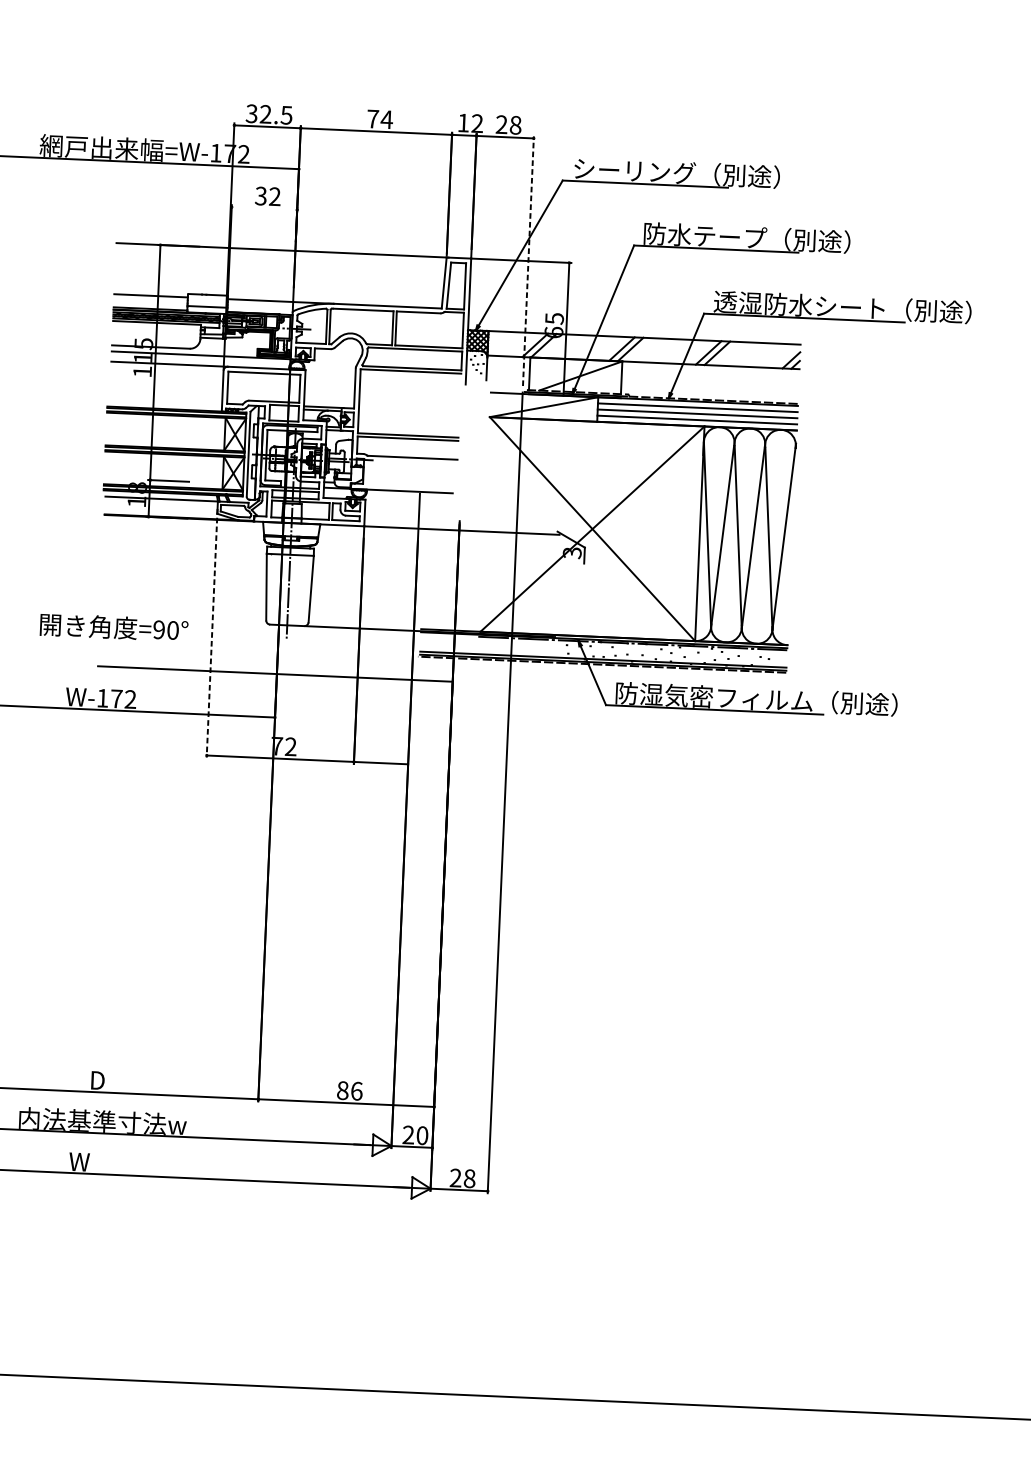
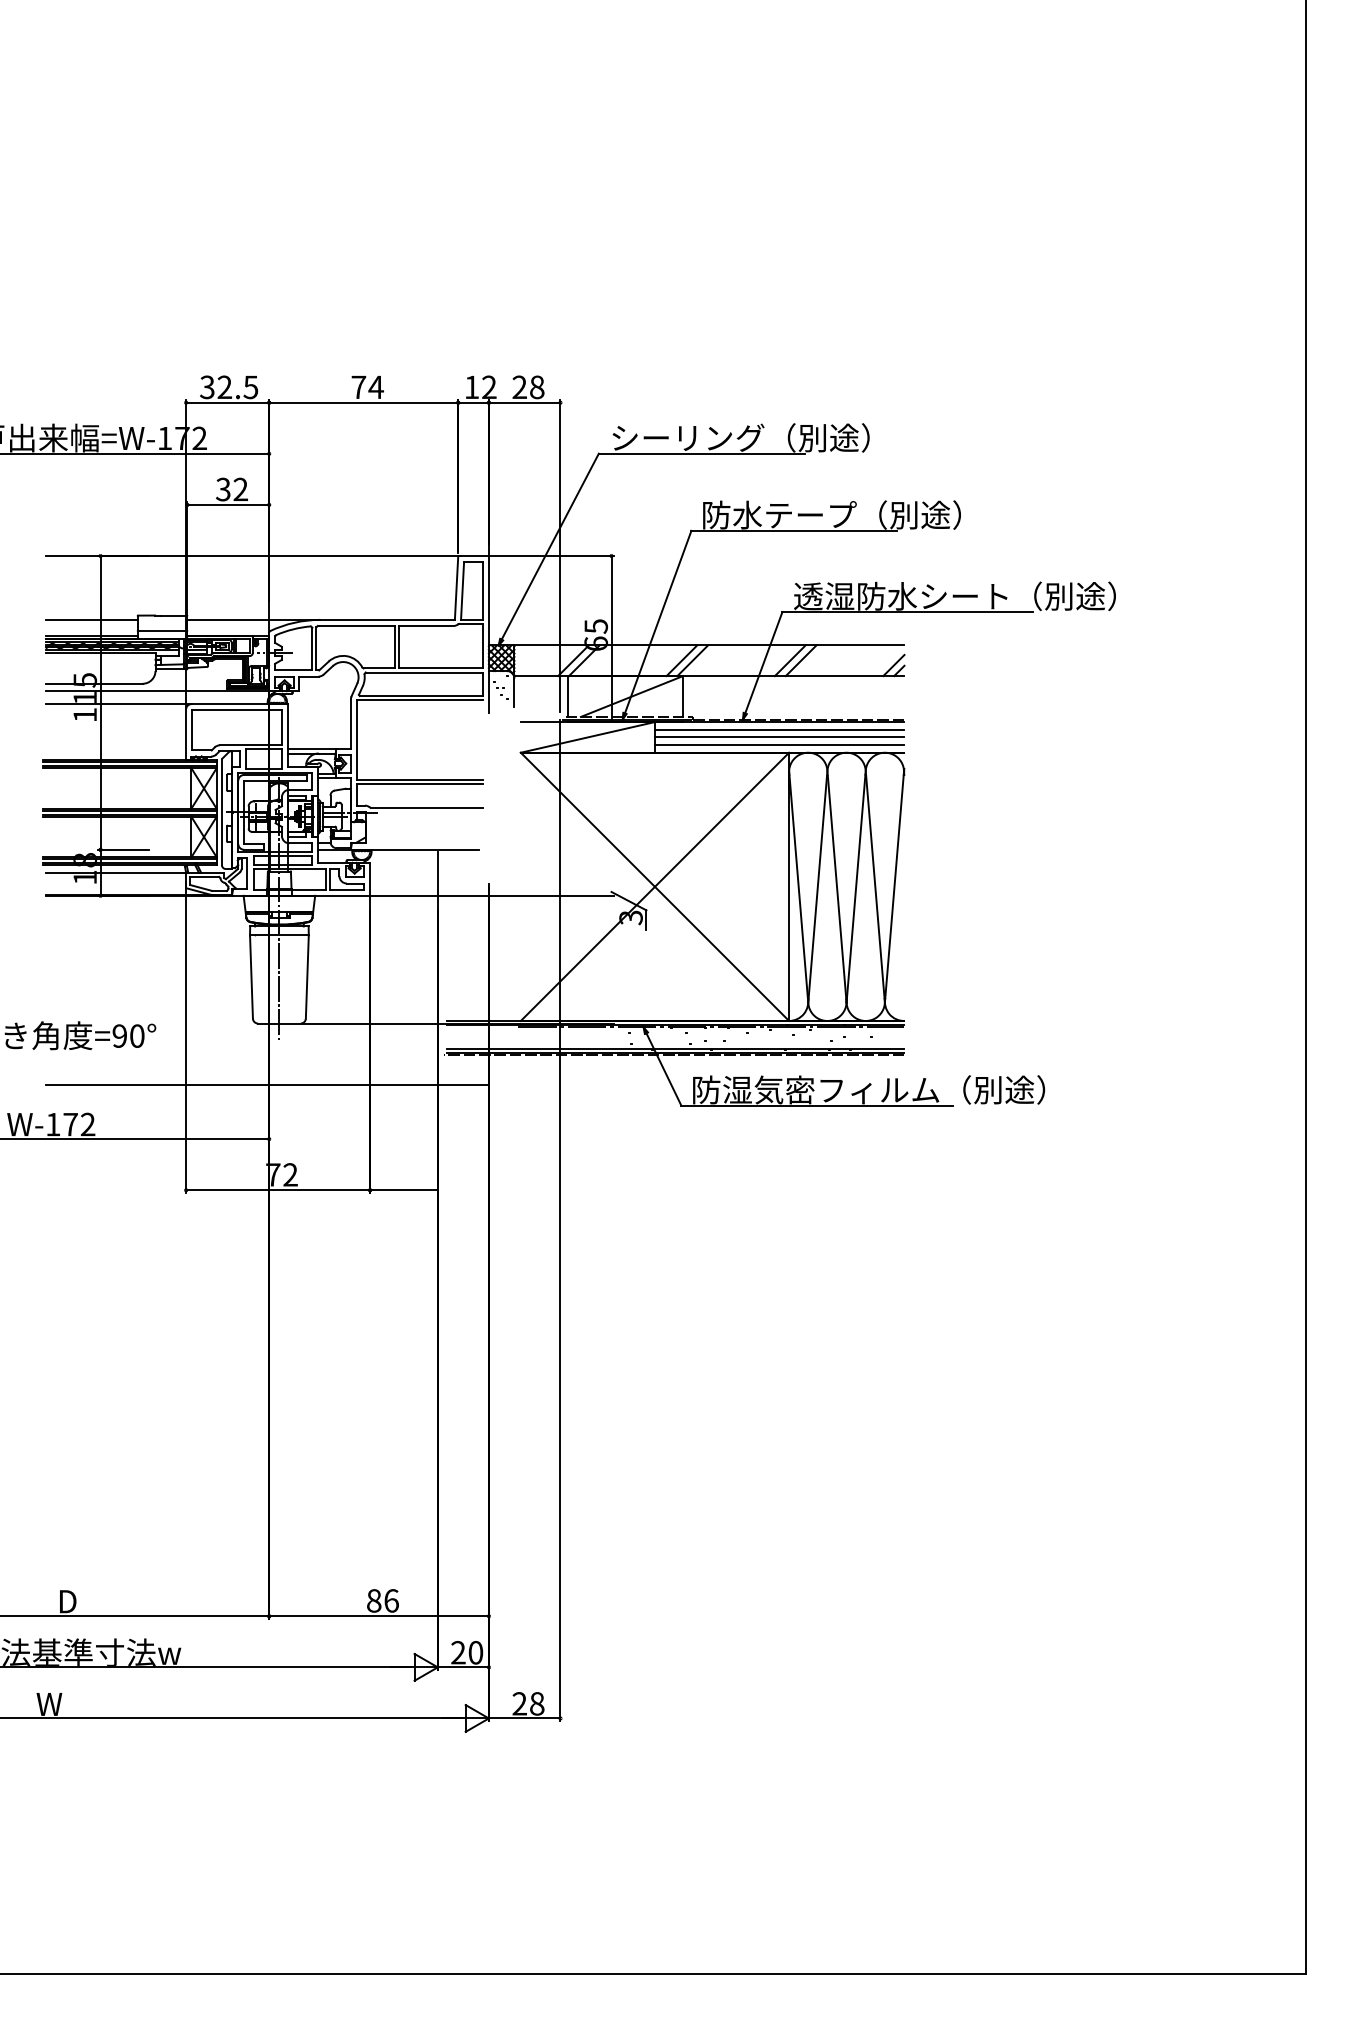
line: (264, 208) -> (228, 504), added
line: (528, 261) -> (560, 556), dashed -> solid
line: (212, 633) -> (186, 1037), dashed -> solid

